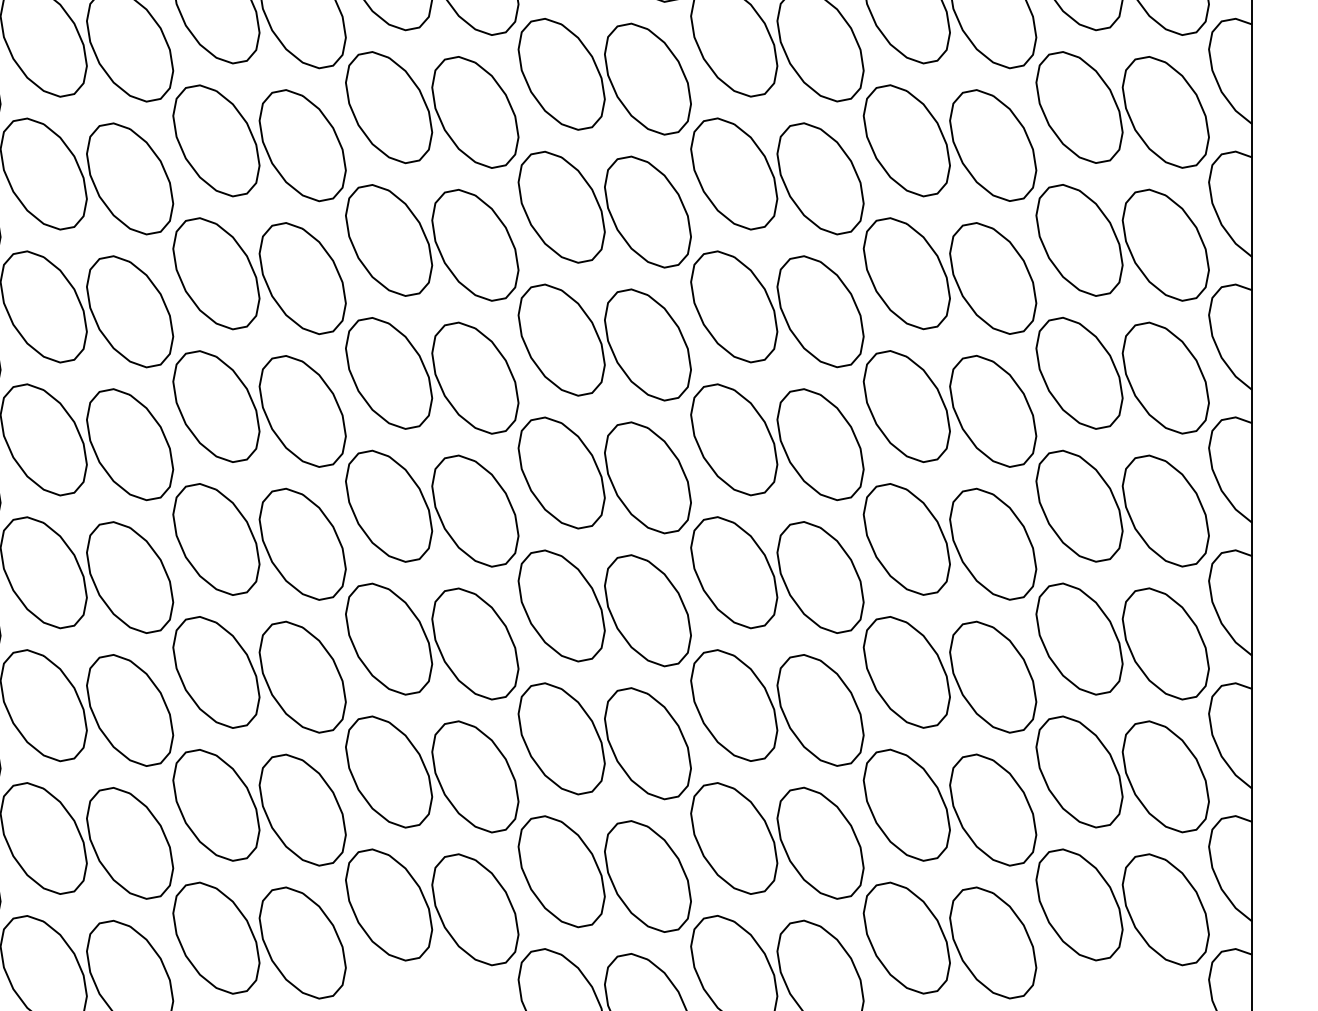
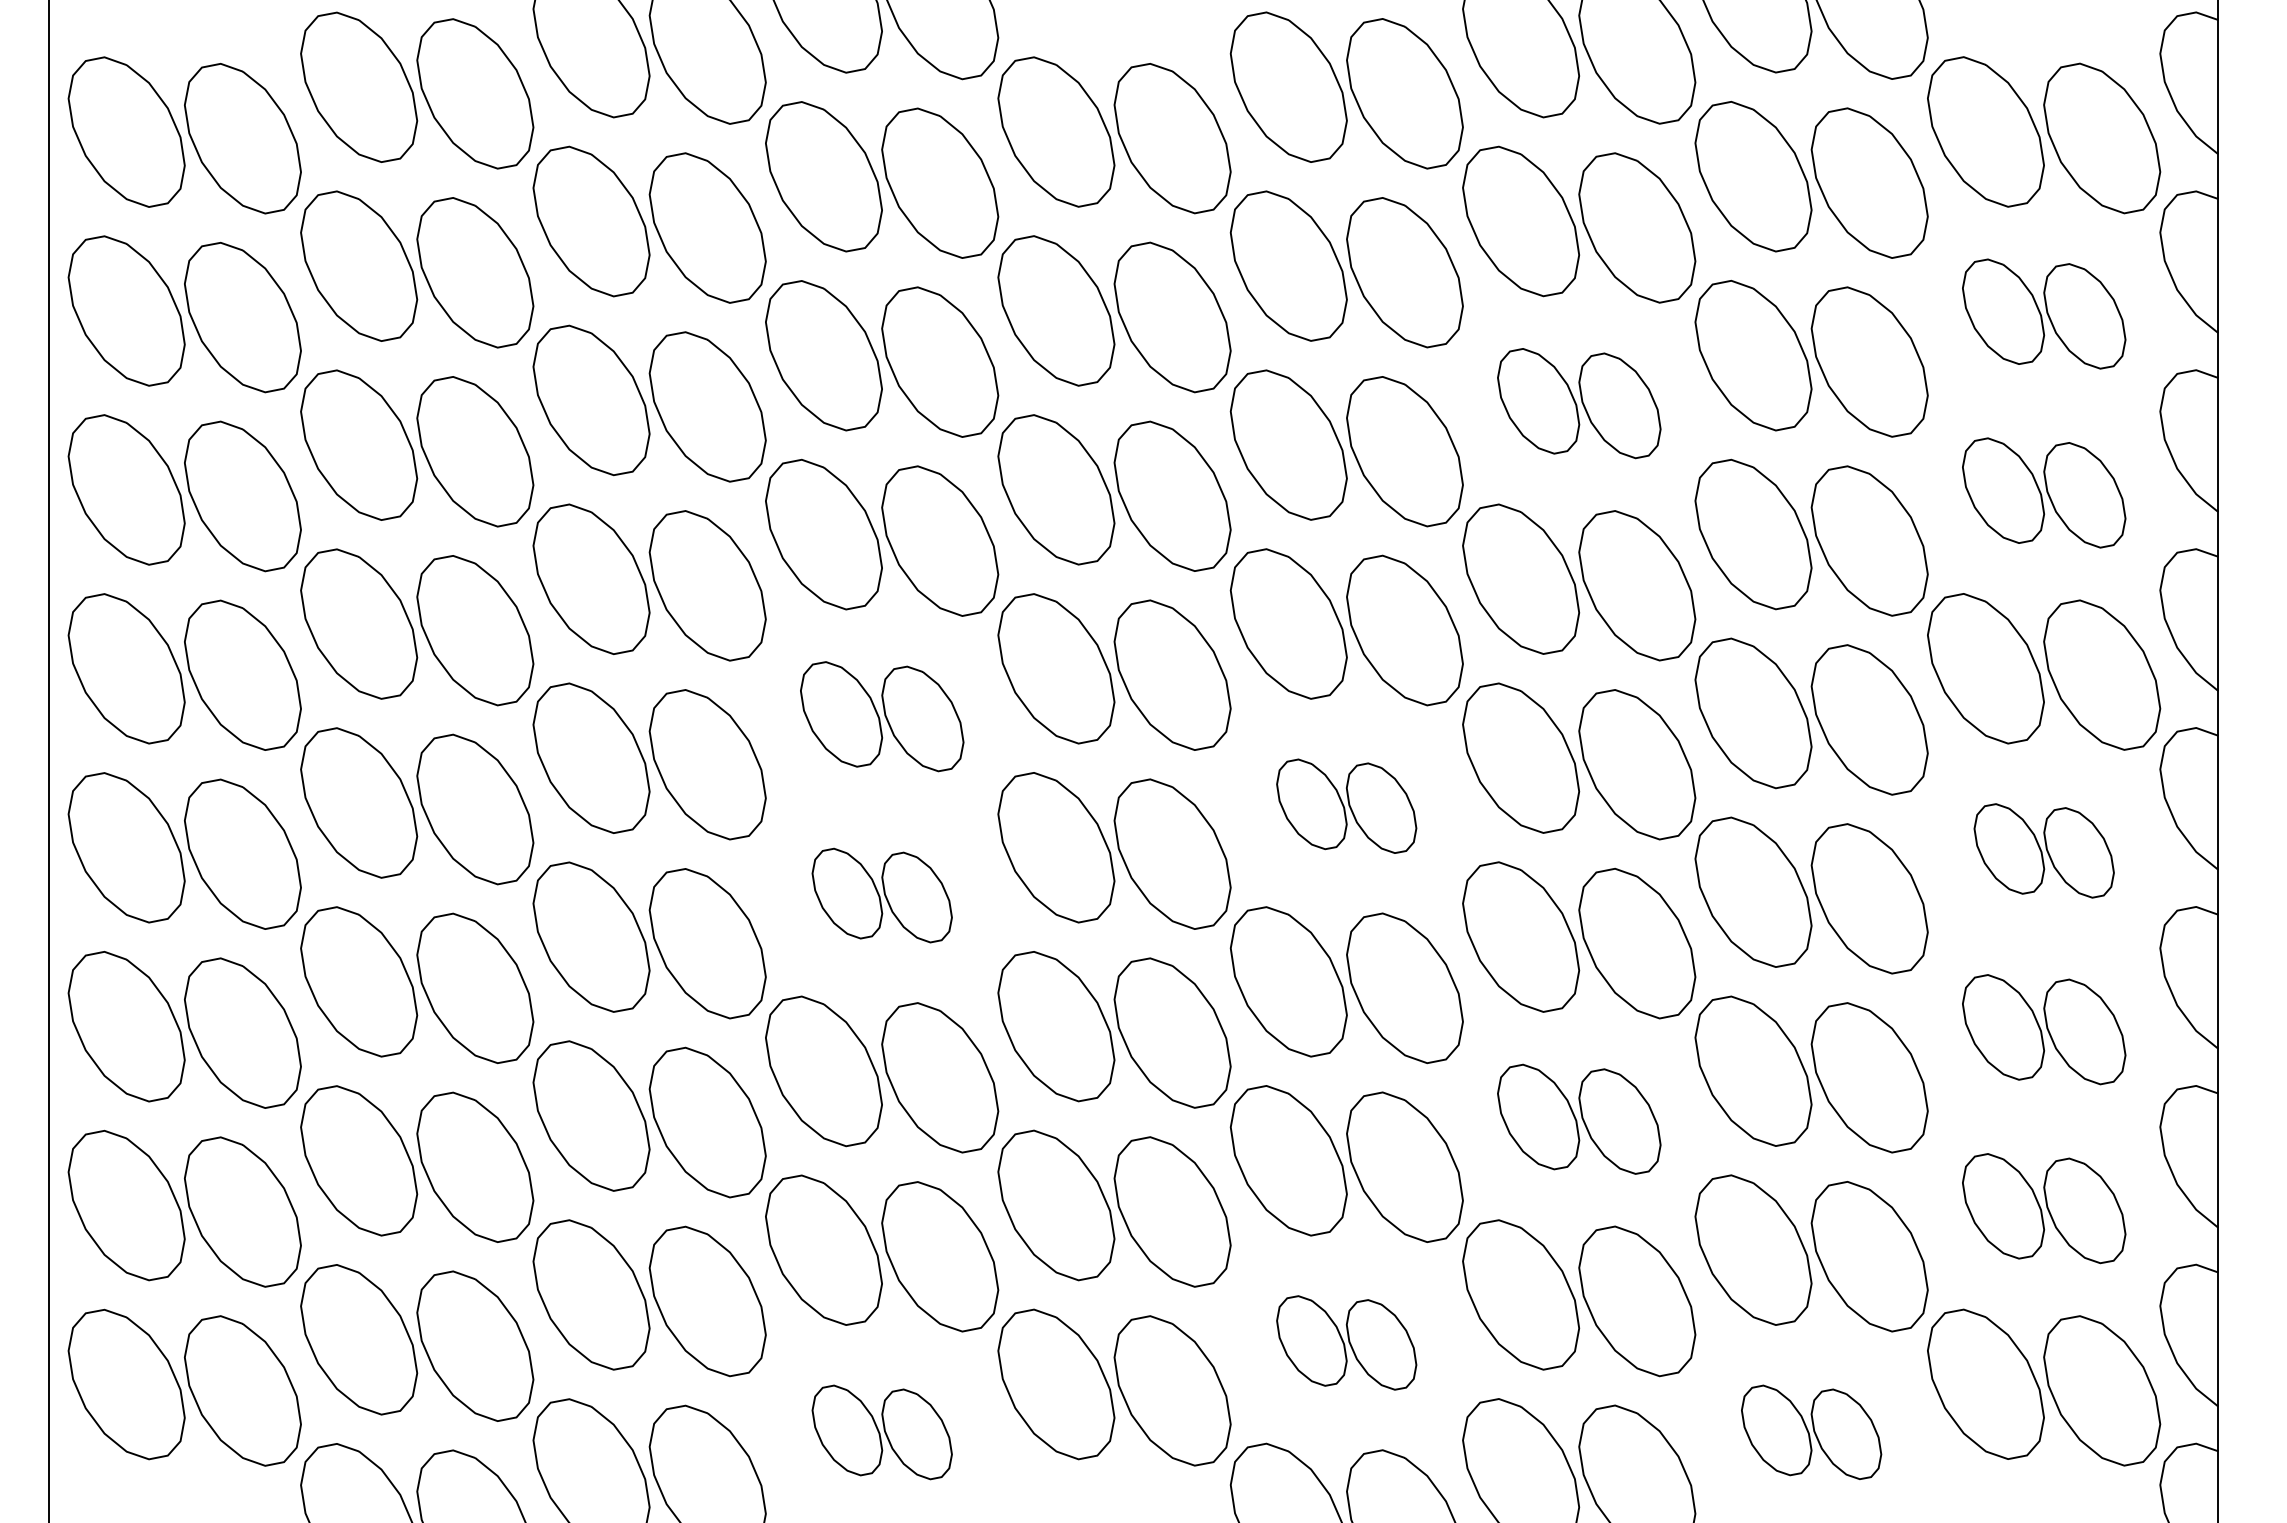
part: (1123, 109) -> (2044, 313), size x0.7
part: (777, 176) -> (1579, 403), size x0.7
part: (1123, 242) -> (2044, 492), size x0.7
part: (259, 408) -> (882, 716), size x0.7
part: (604, 475) -> (1346, 806), size x0.6
part: (1123, 508) -> (2044, 850), size x0.6
part: (259, 541) -> (882, 895), size x0.6
part: (1123, 641) -> (2044, 1029), size x0.7
part: (777, 708) -> (1579, 1119), size x0.7
part: (1123, 774) -> (2044, 1208), size x0.7
part: (604, 873) -> (1346, 1342), size x0.6
part: (259, 940) -> (882, 1432), size x0.6
part: (949, 940) -> (1811, 1432), size x0.6

